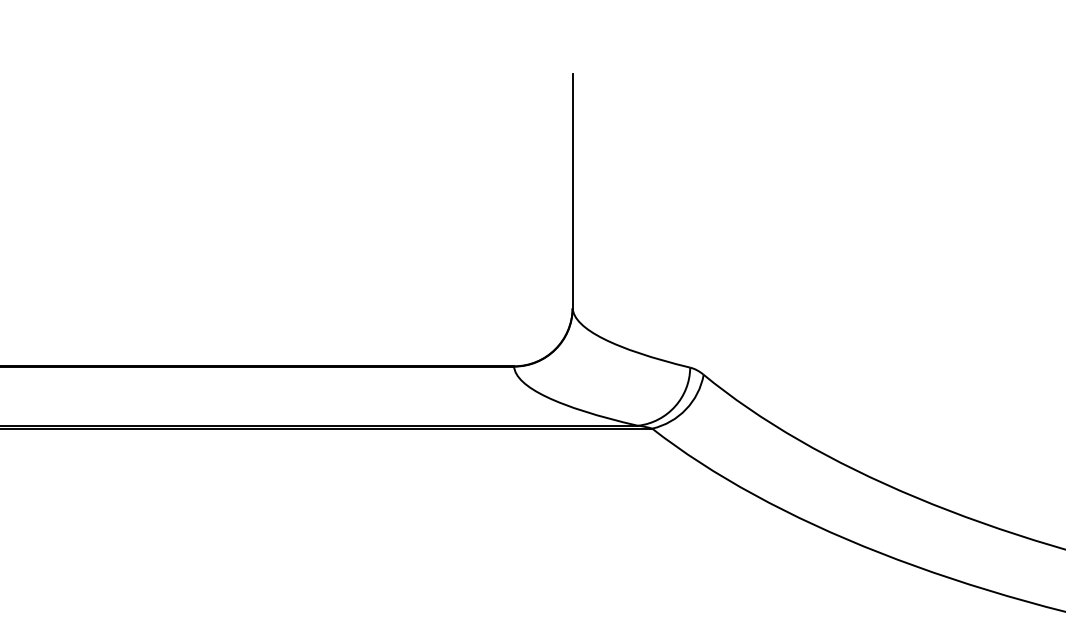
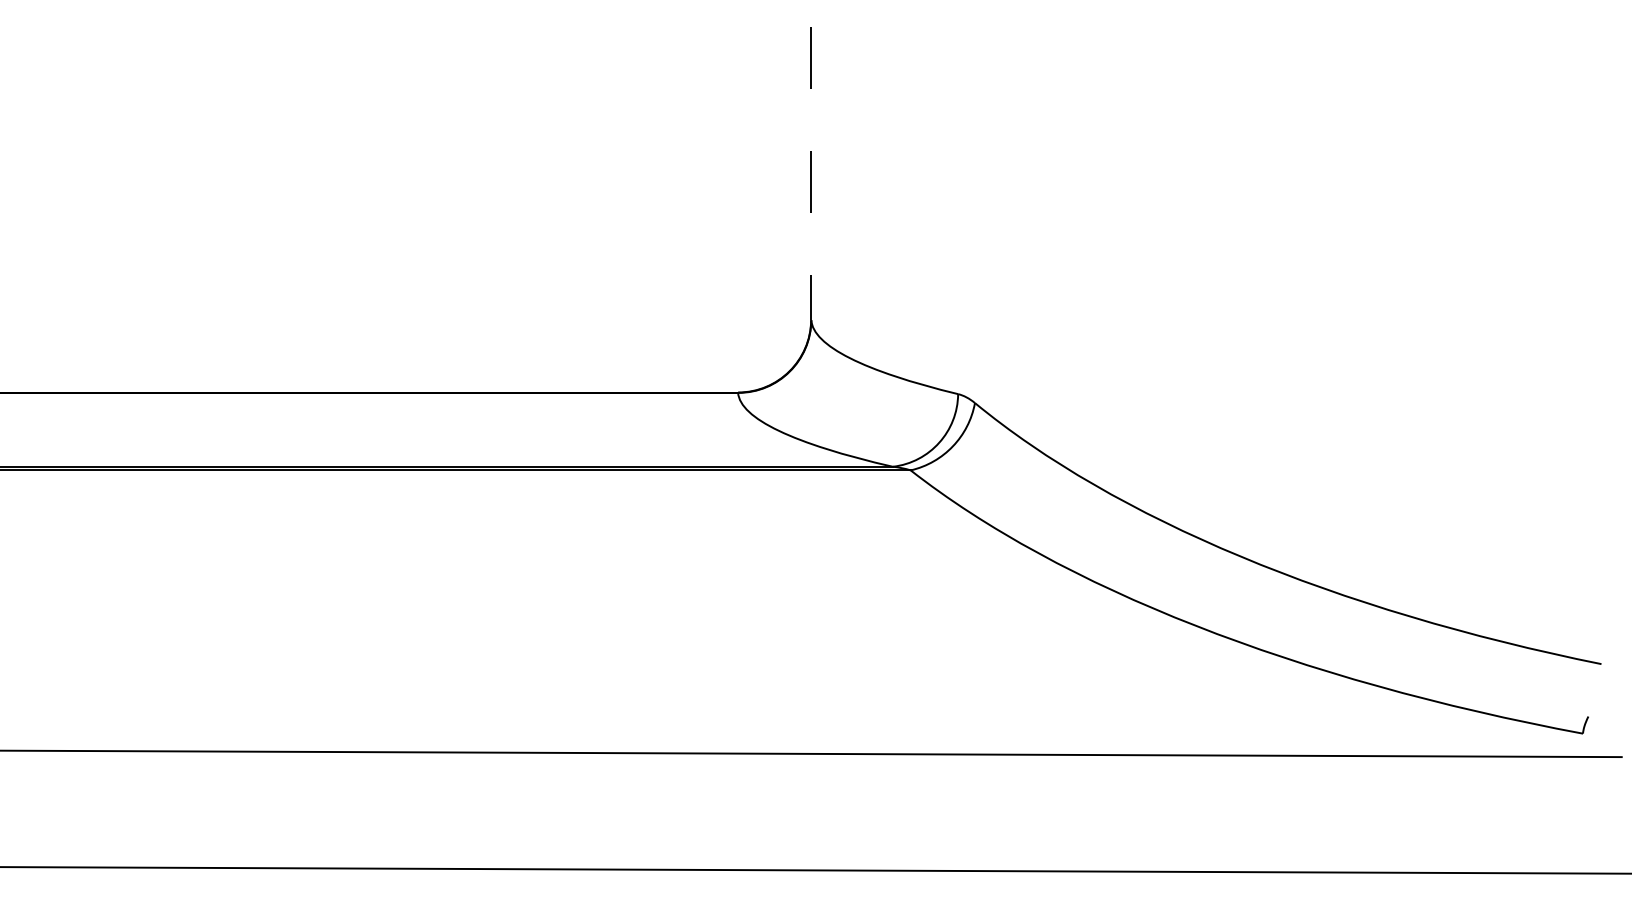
line: (572, 191) -> (811, 173), solid -> dashed

